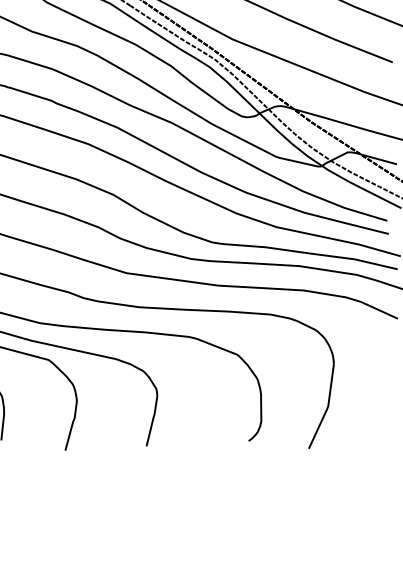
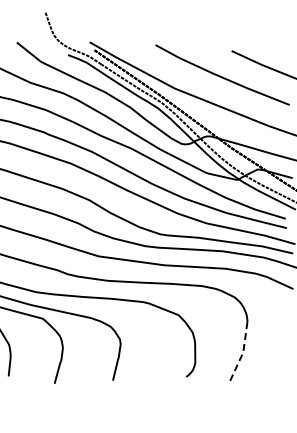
line: (327, 408) -> (242, 353), solid -> dashed

